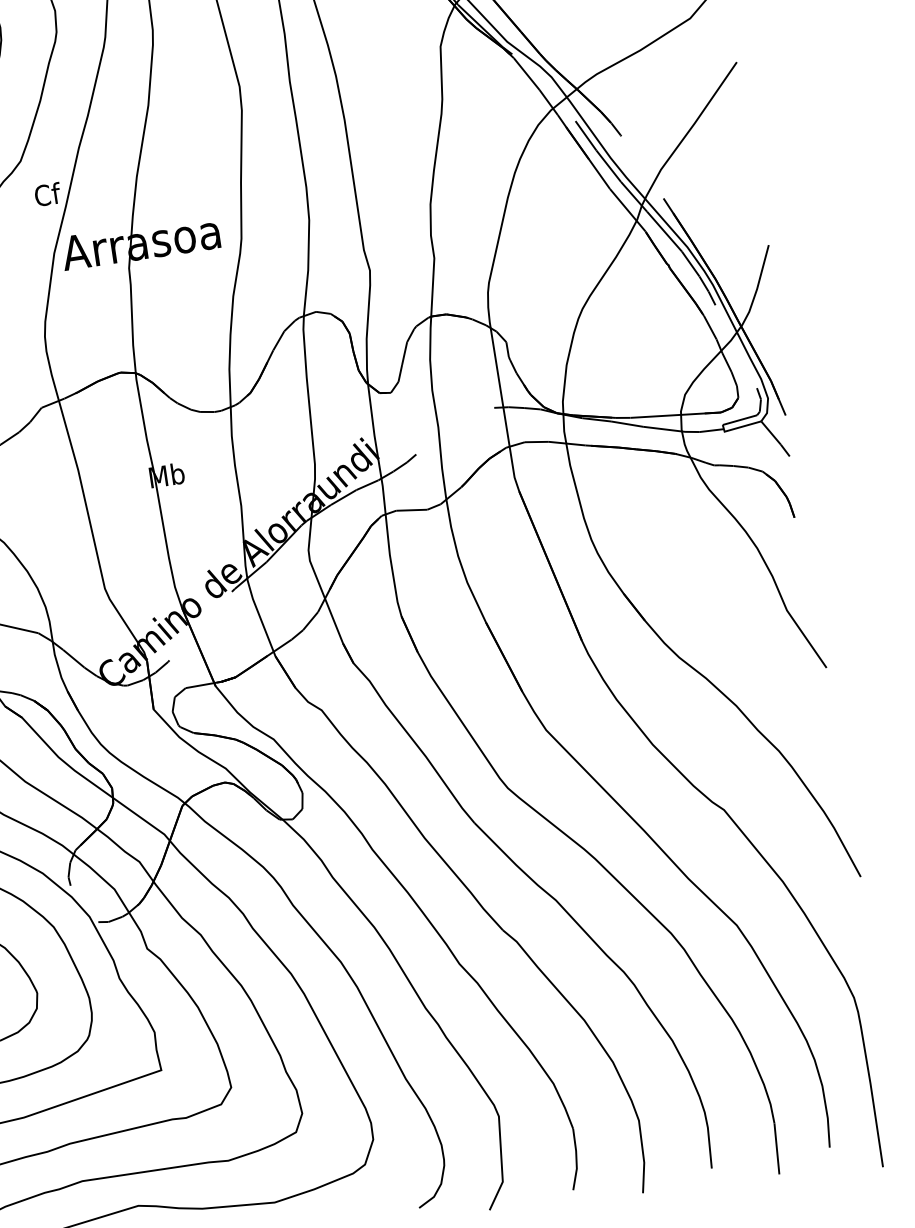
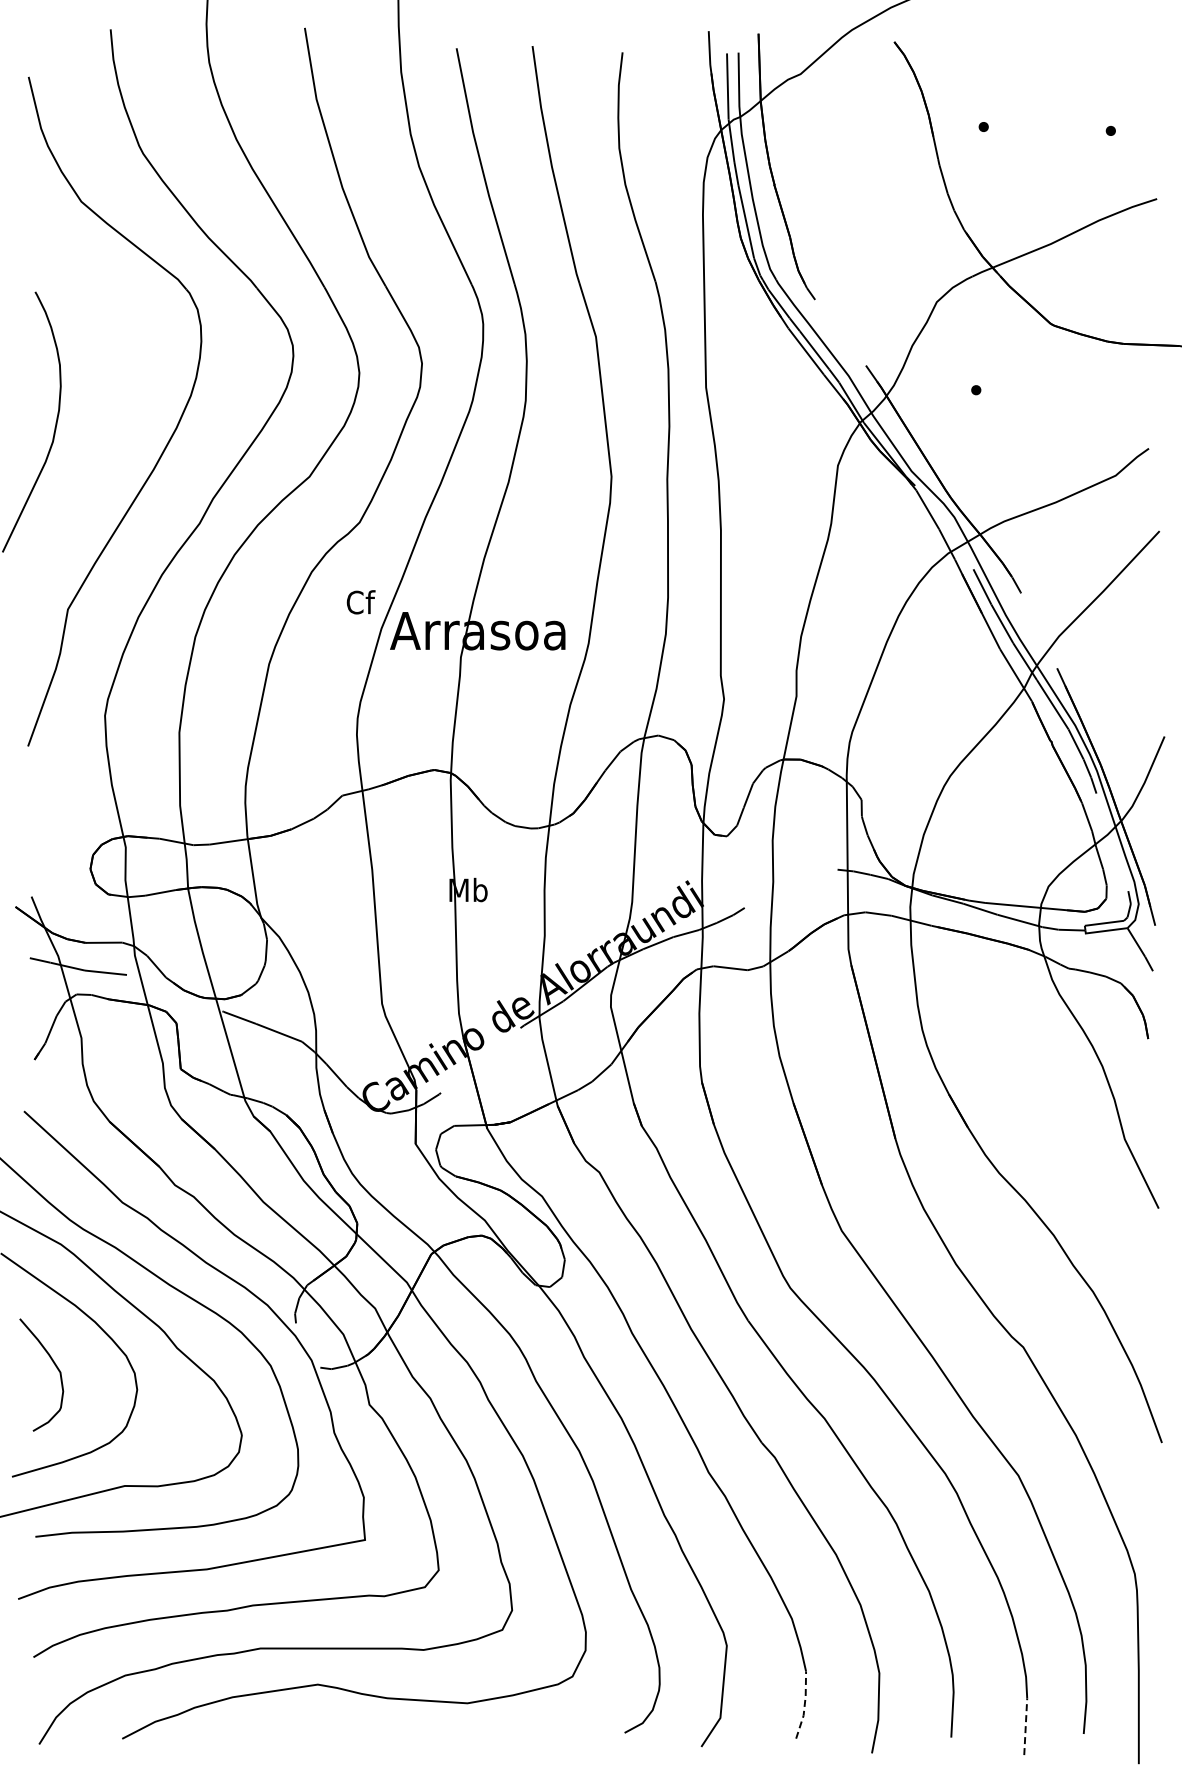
text: (47, 194) -> (360, 602), moved
line: (776, 1148) -> (1025, 1726), solid -> dashed
line: (576, 1159) -> (804, 1705), solid -> dashed

